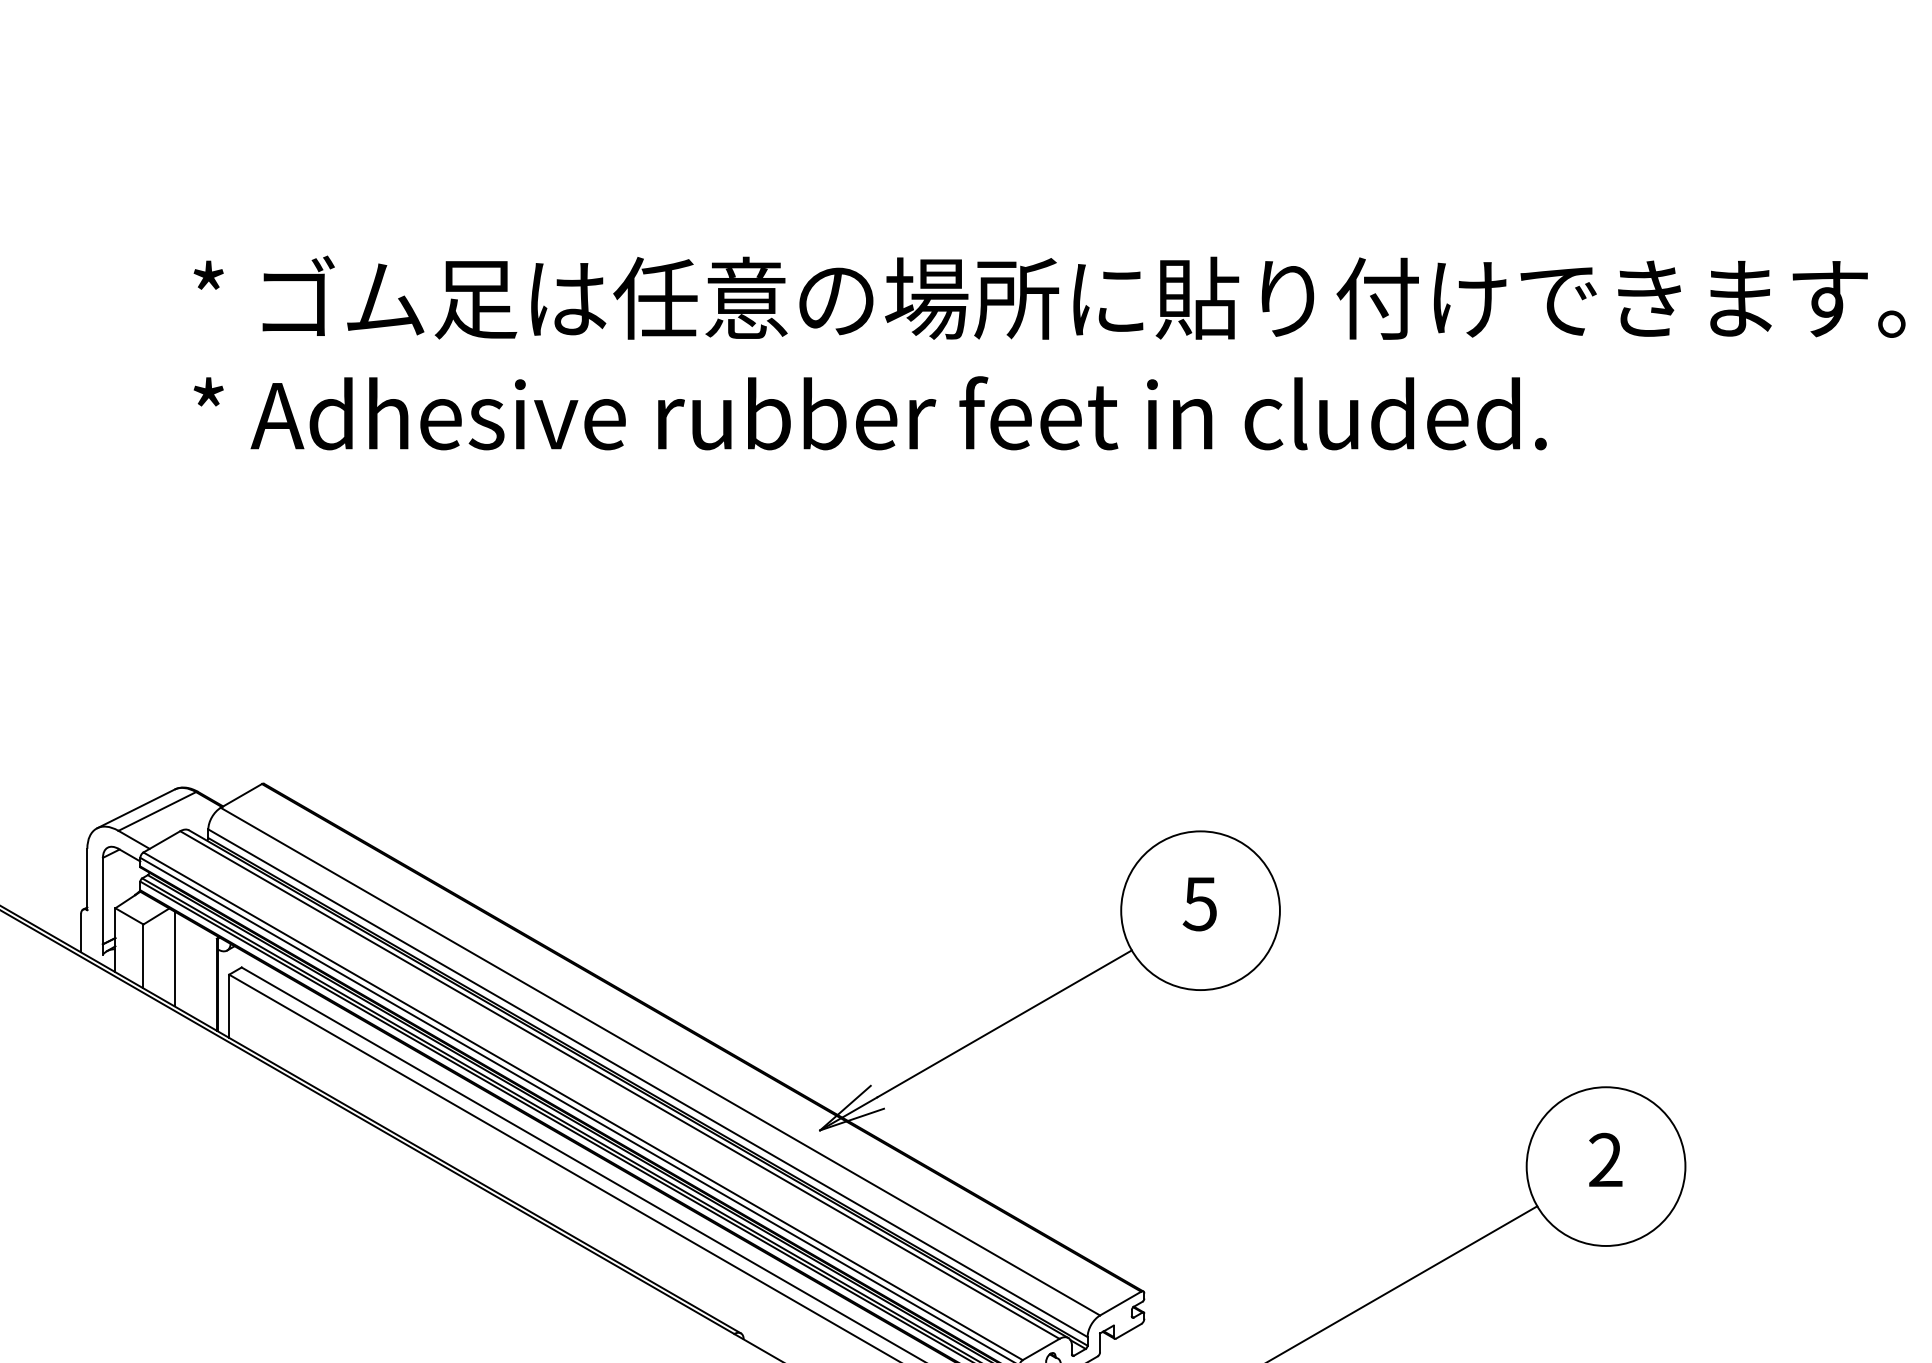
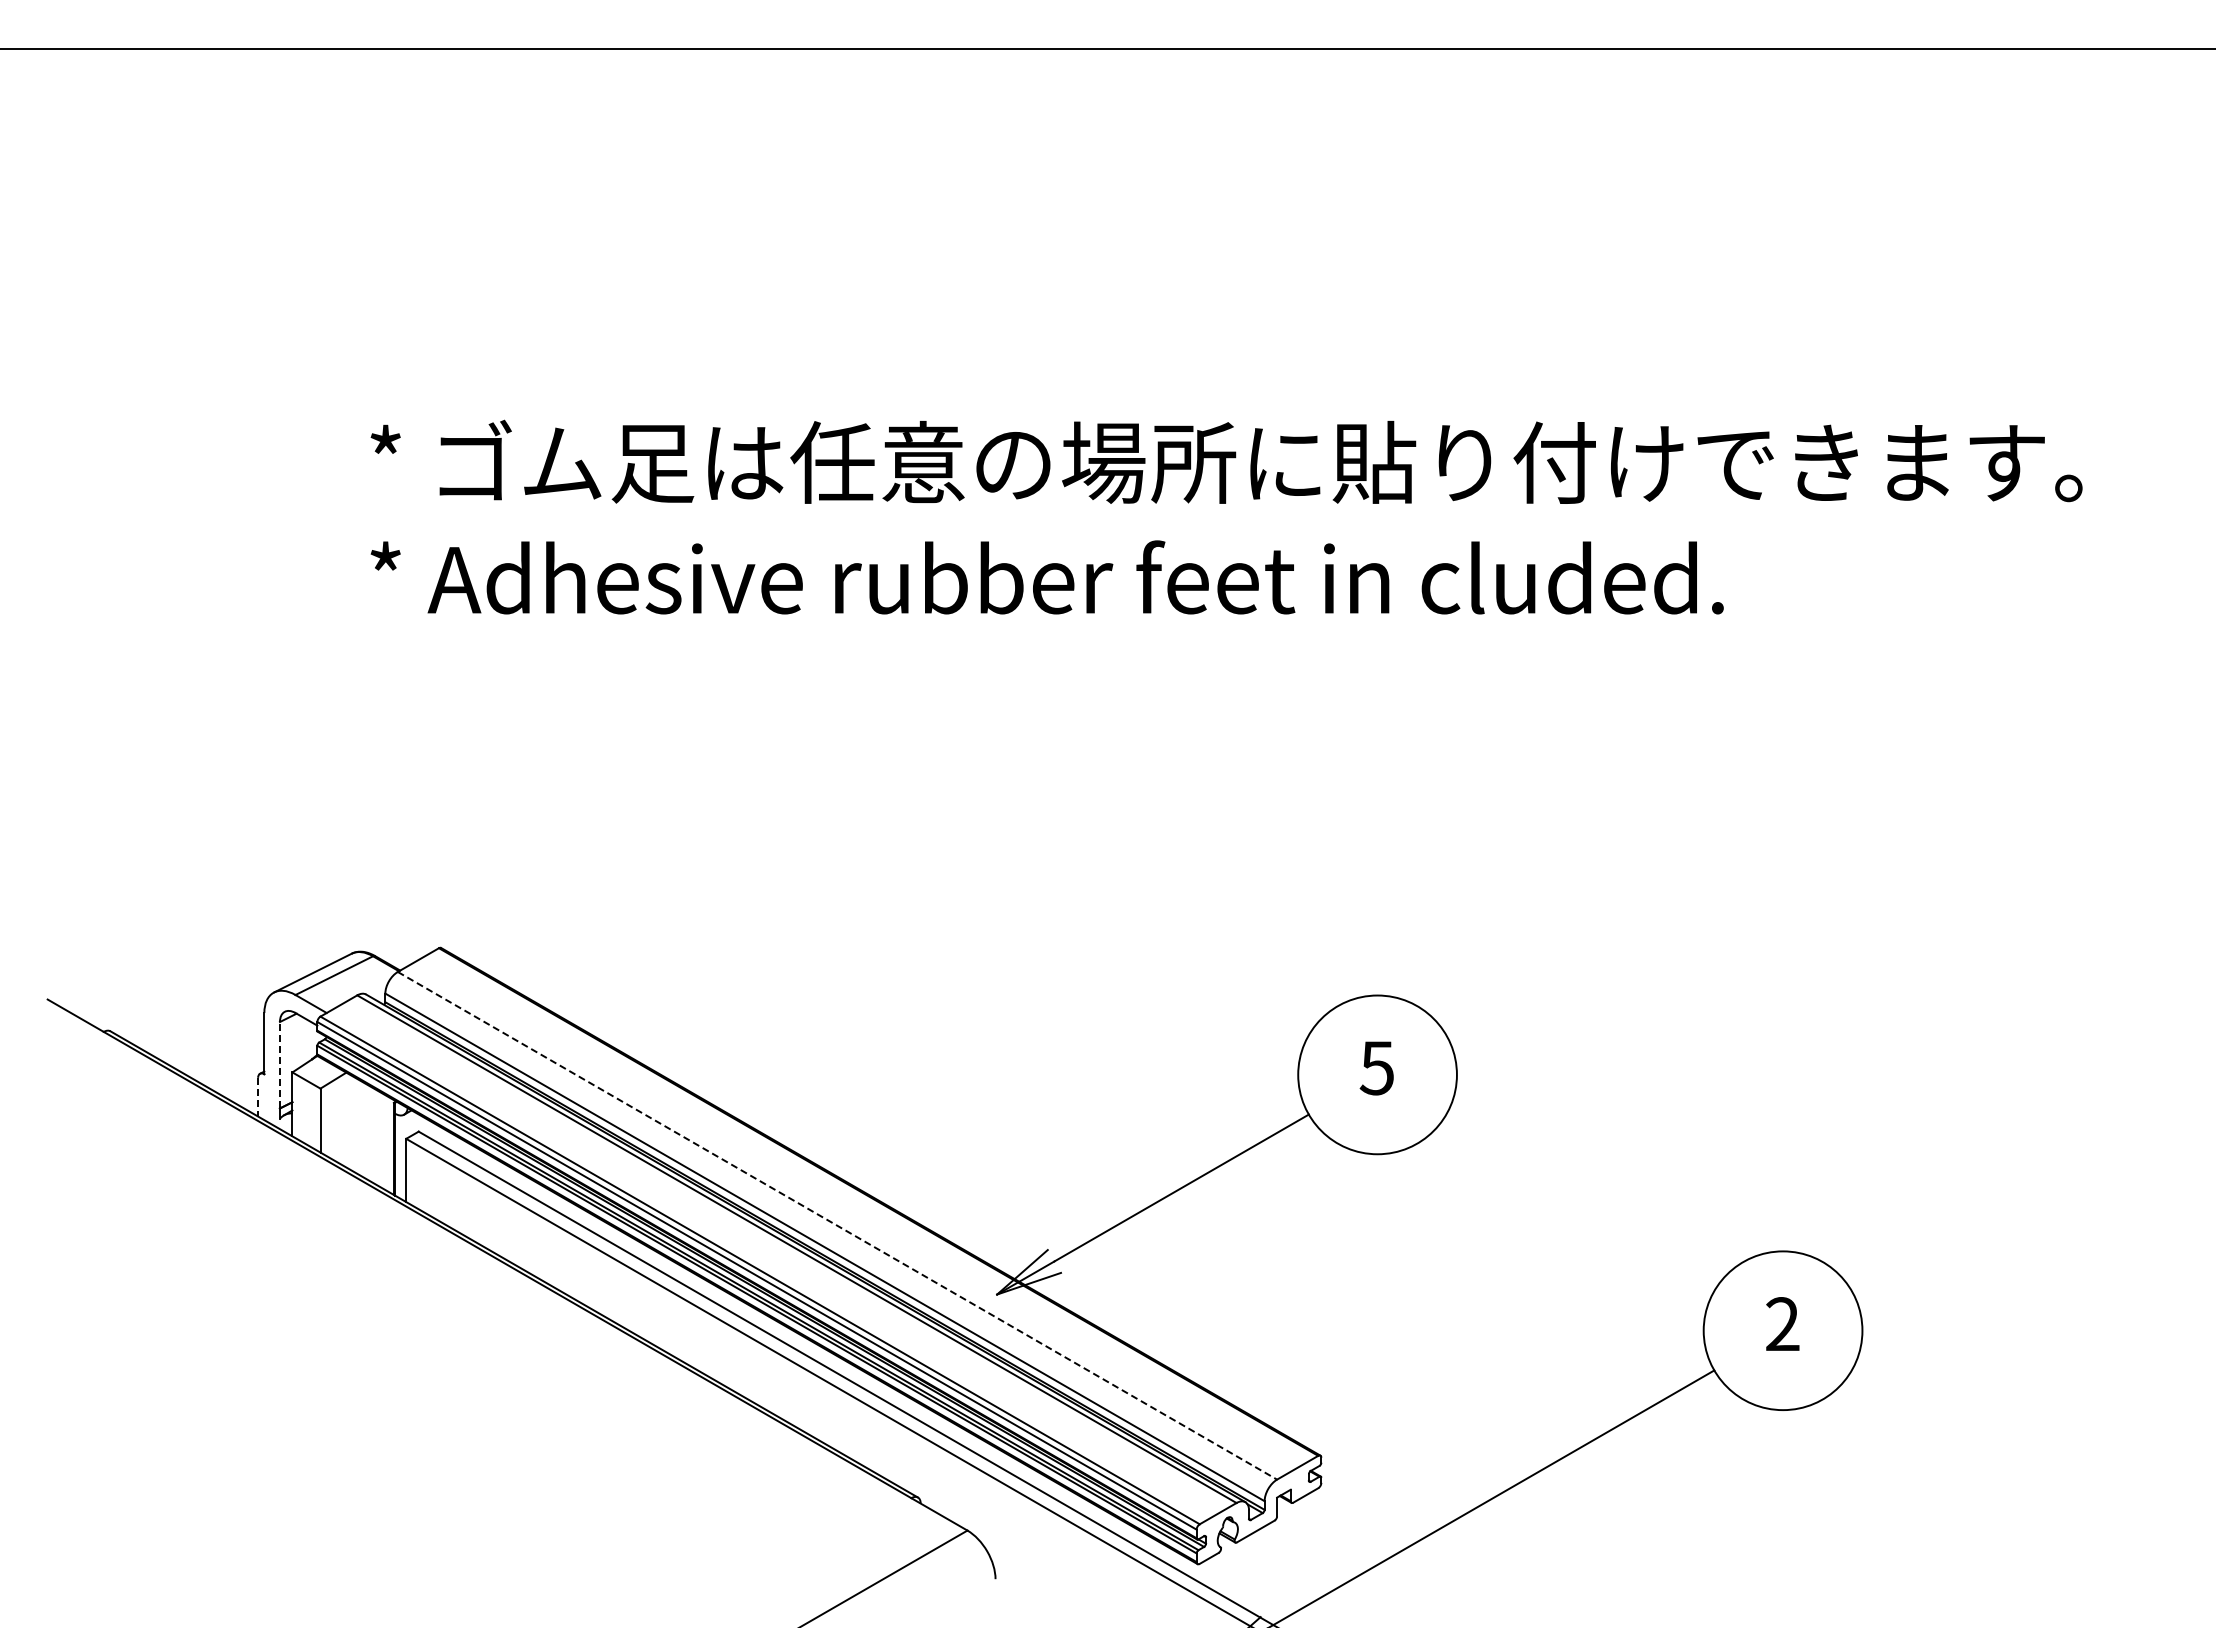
line: (102, 900) -> (279, 1064), solid -> dashed
line: (81, 933) -> (258, 1097), solid -> dashed
line: (174, 958) -> (351, 1122), removed
line: (660, 1061) -> (837, 1225), solid -> dashed

